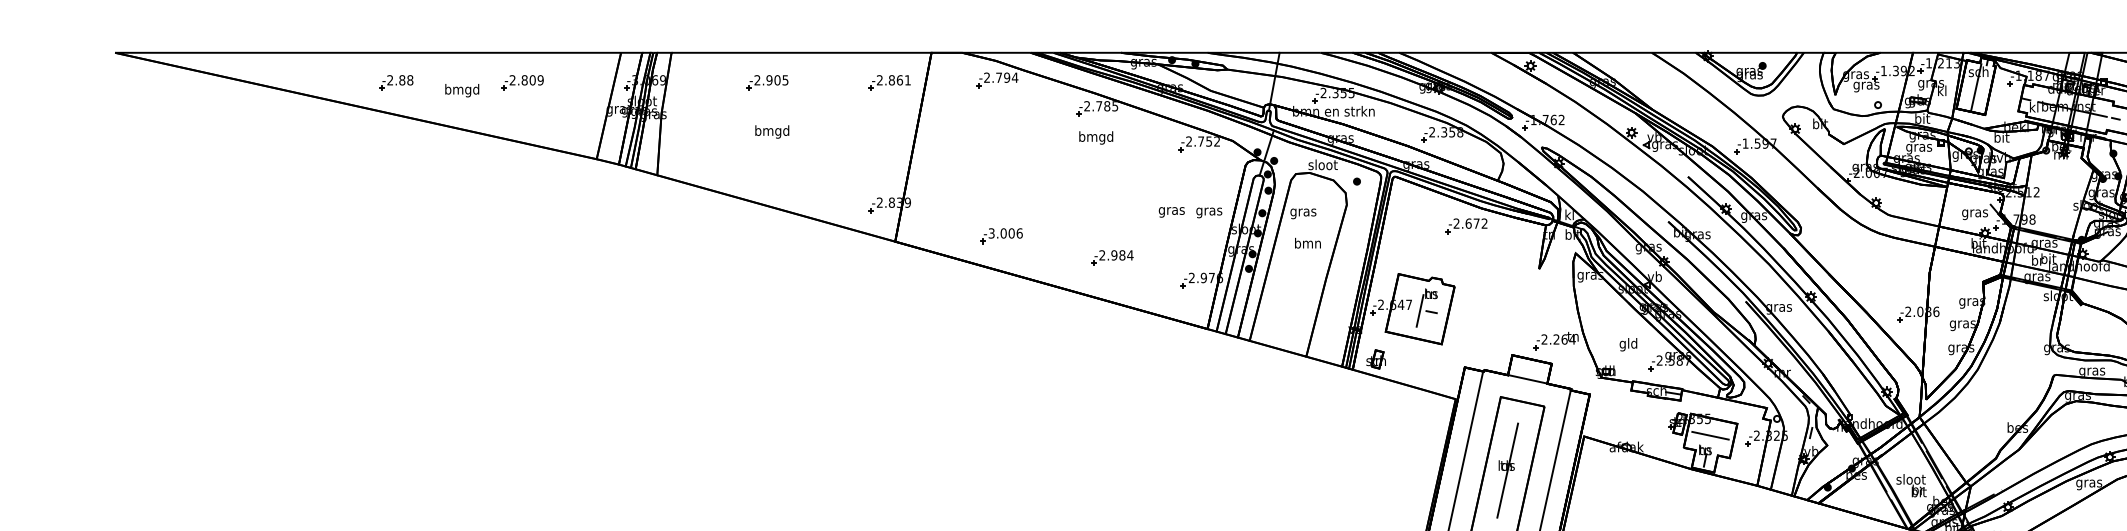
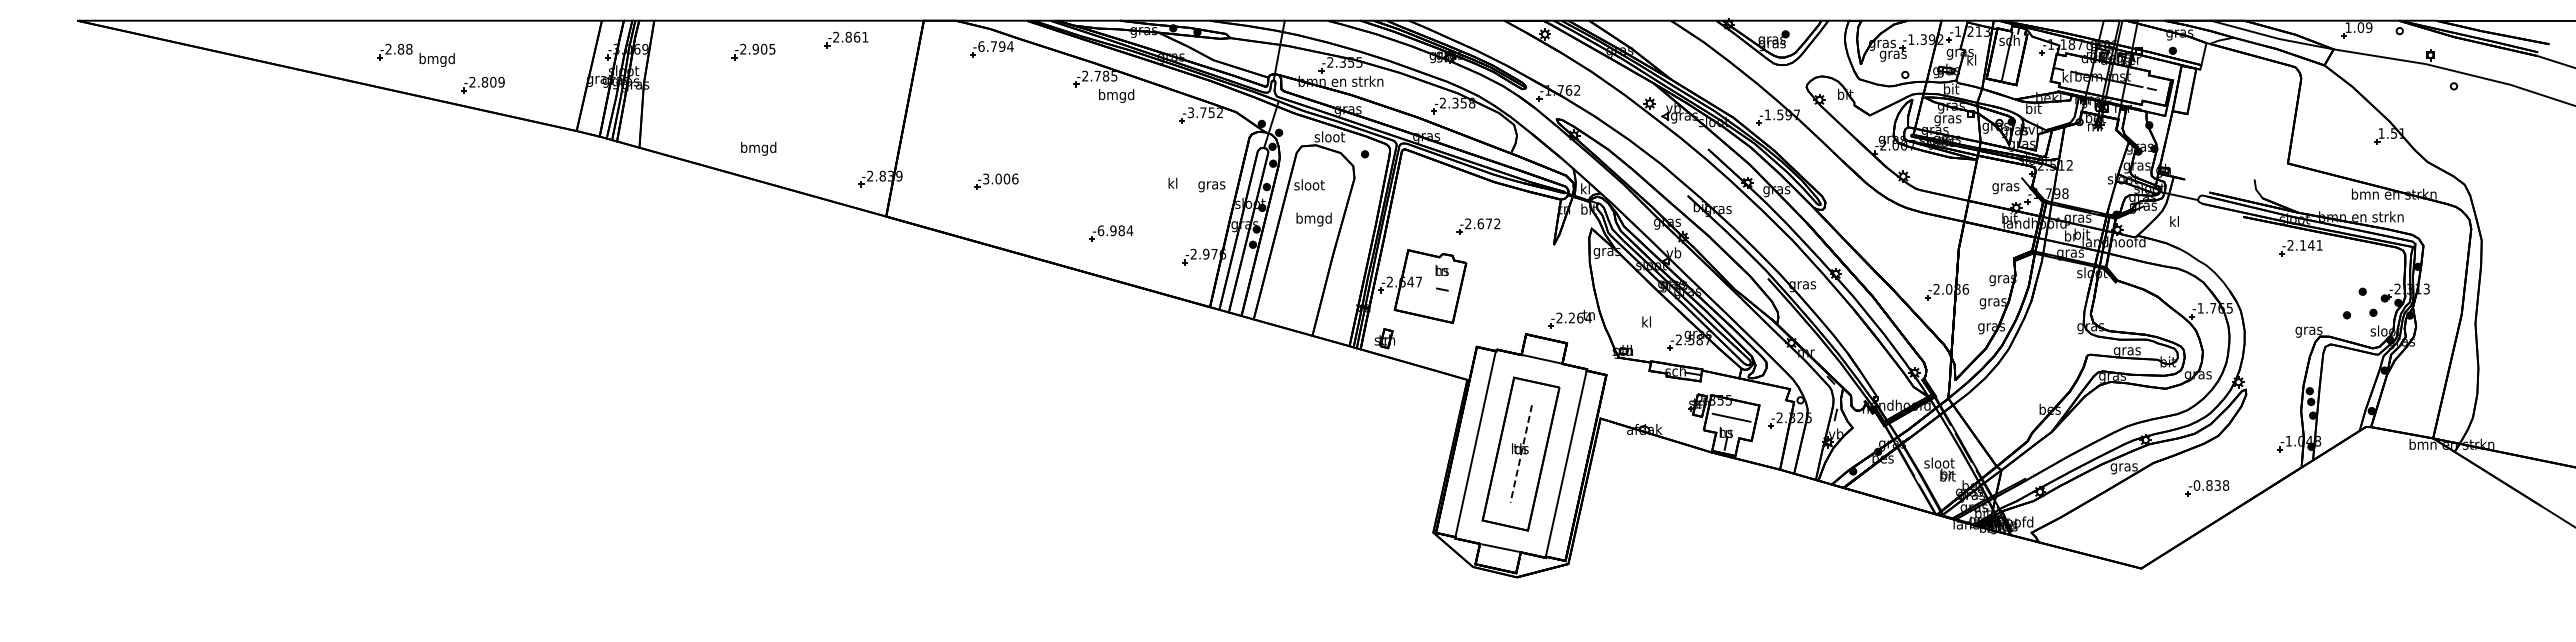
text: (987, 77) -> (981, 46), -2.794 -> -6.794
part: (395, 82) -> (394, 51), moved
part: (522, 82) -> (482, 84), moved
part: (889, 82) -> (846, 39), moved
text: (772, 131) -> (758, 148), moved
text: (1096, 137) -> (1116, 95), moved
text: (1188, 141) -> (1190, 112), -2.752 -> -3.752
text: (1171, 210) -> (1172, 184), gras -> kl
text: (1303, 212) -> (1309, 186), gras -> sloot
part: (1466, 226) -> (1478, 226), moved
part: (1001, 235) -> (996, 181), moved
text: (1307, 244) -> (1313, 219), bmn -> bmgd
text: (1101, 255) -> (1100, 230), -2.984 -> -6.984
line: (1419, 310) -> (1429, 287), removed
text: (1628, 344) -> (1646, 323), gld -> kl
line: (1507, 470) -> (1521, 453), solid -> dashed

